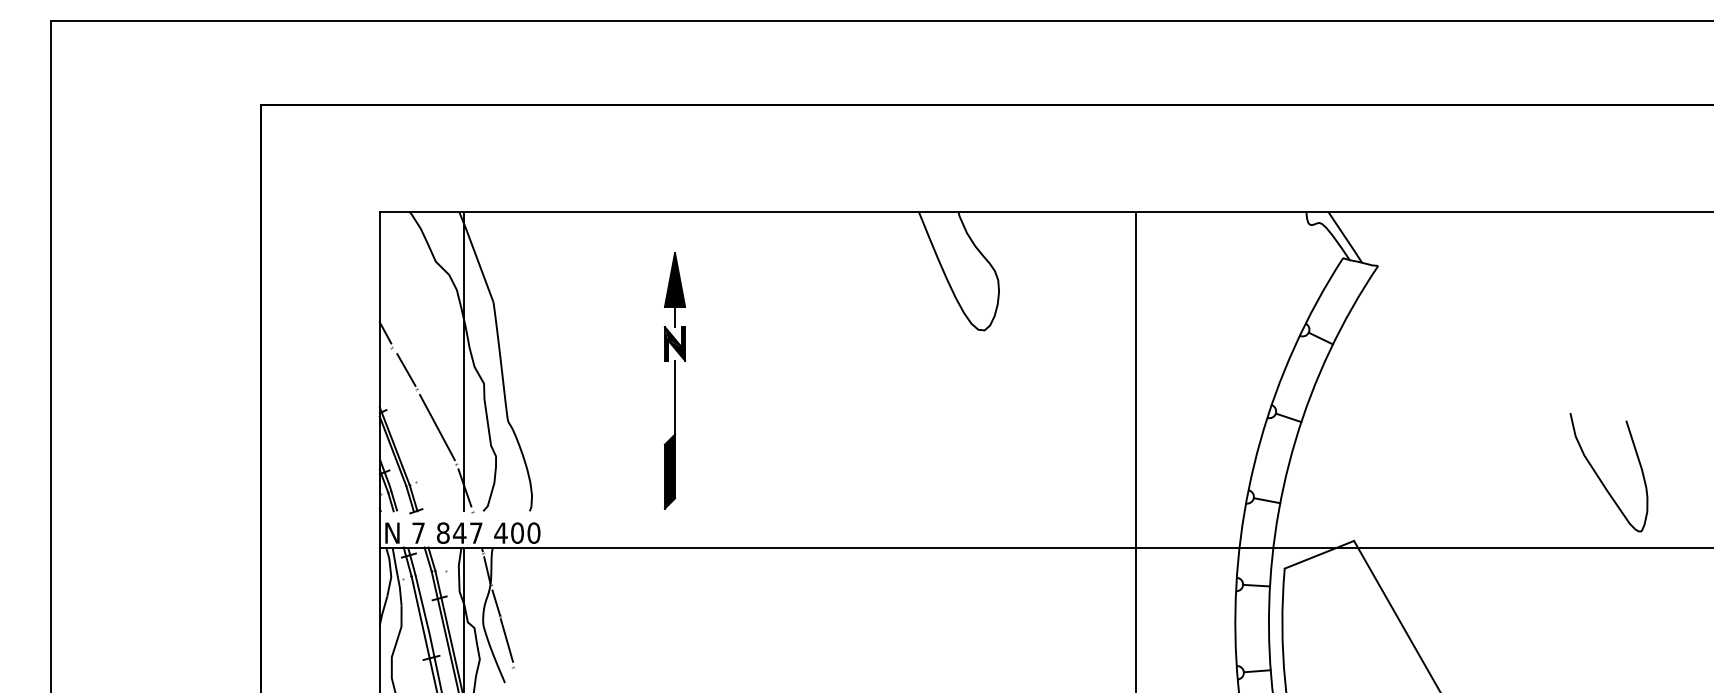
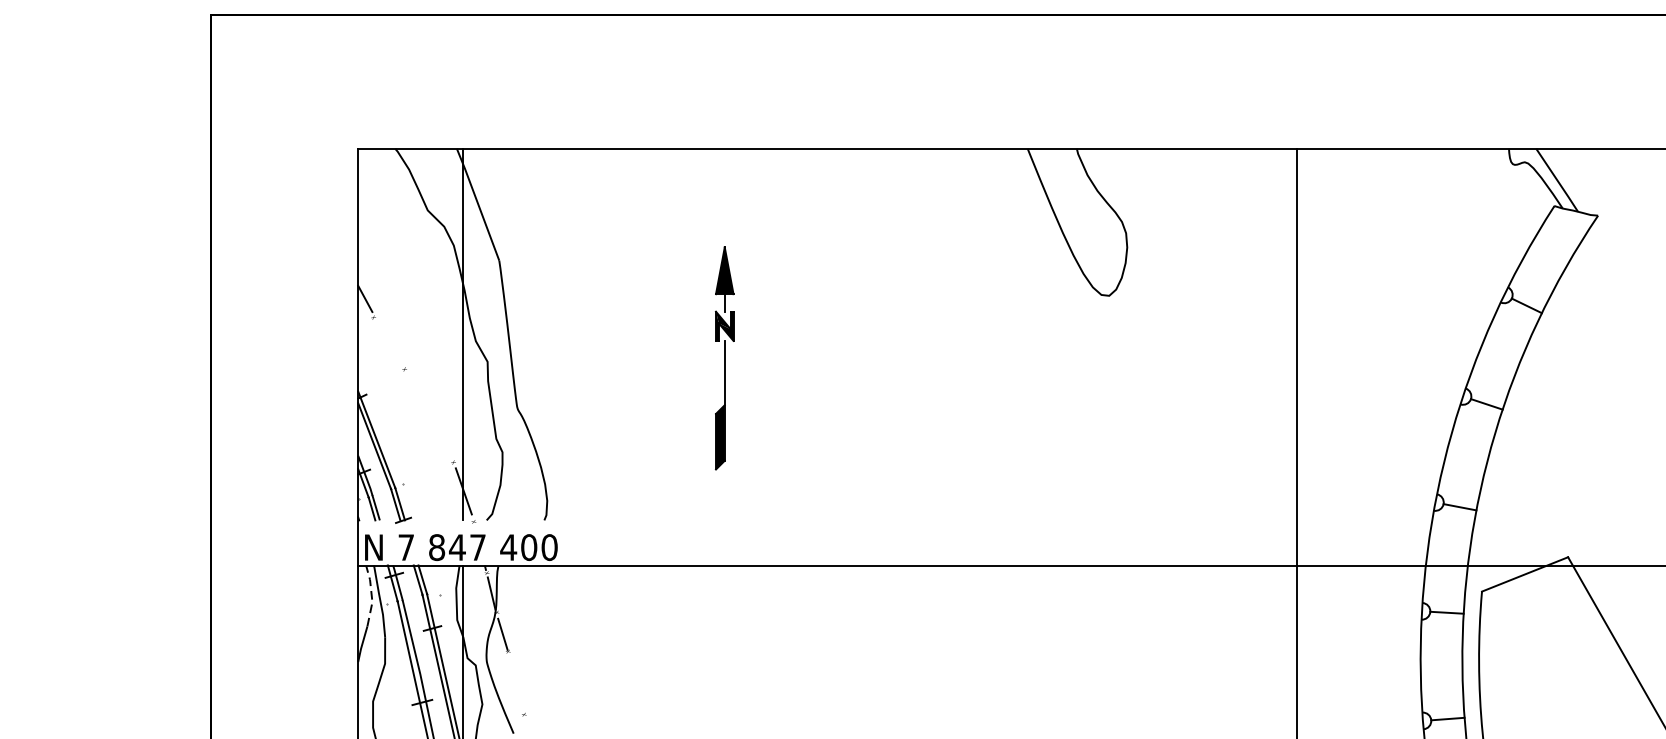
line: (406, 369) -> (391, 344), removed
part: (674, 380) -> (724, 357), size x0.7
line: (437, 427) -> (429, 416), removed
line: (390, 571) -> (371, 595), solid -> dashed
line: (506, 640) -> (515, 680), removed

